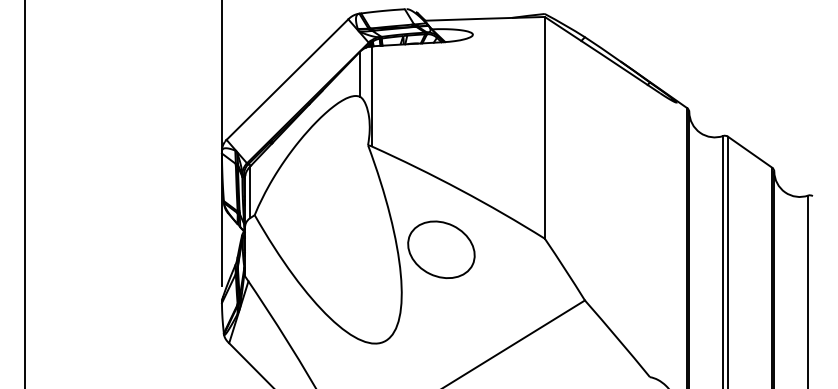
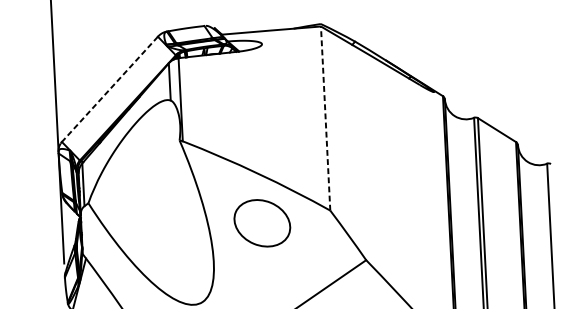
line: (287, 79) -> (109, 89), solid -> dashed
line: (544, 127) -> (325, 118), solid -> dashed
part: (441, 249) -> (262, 223), moved

